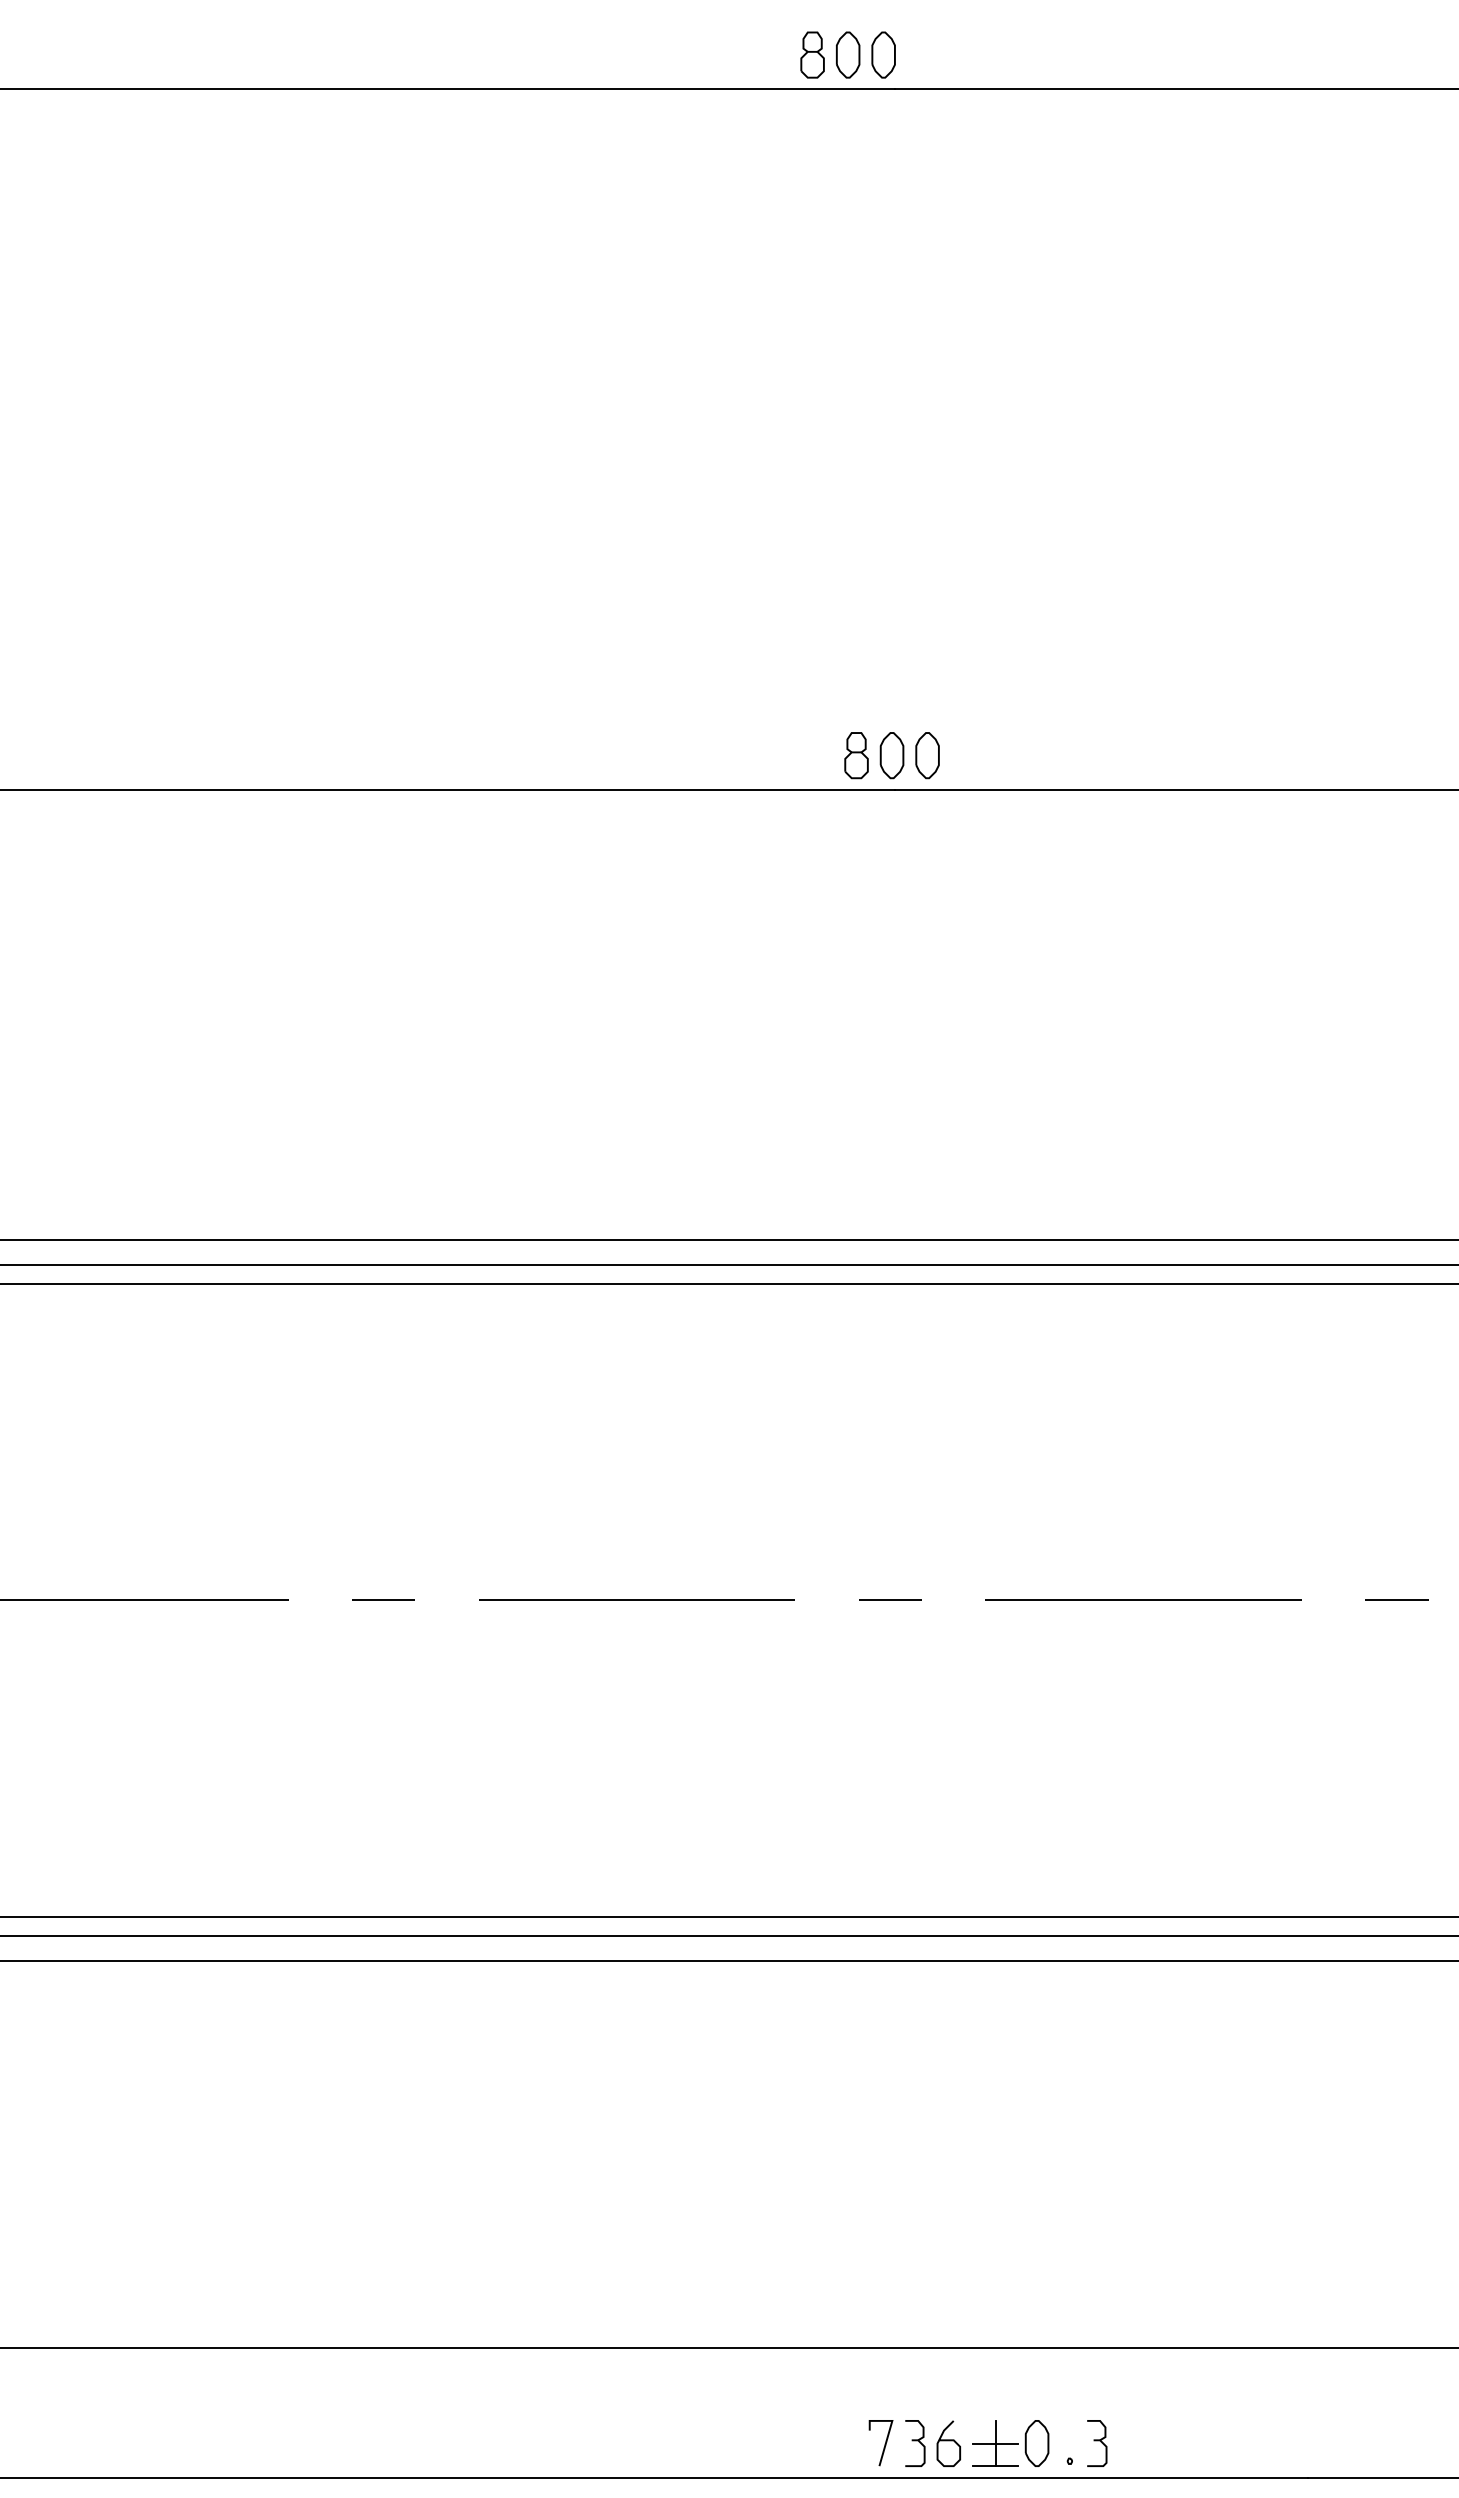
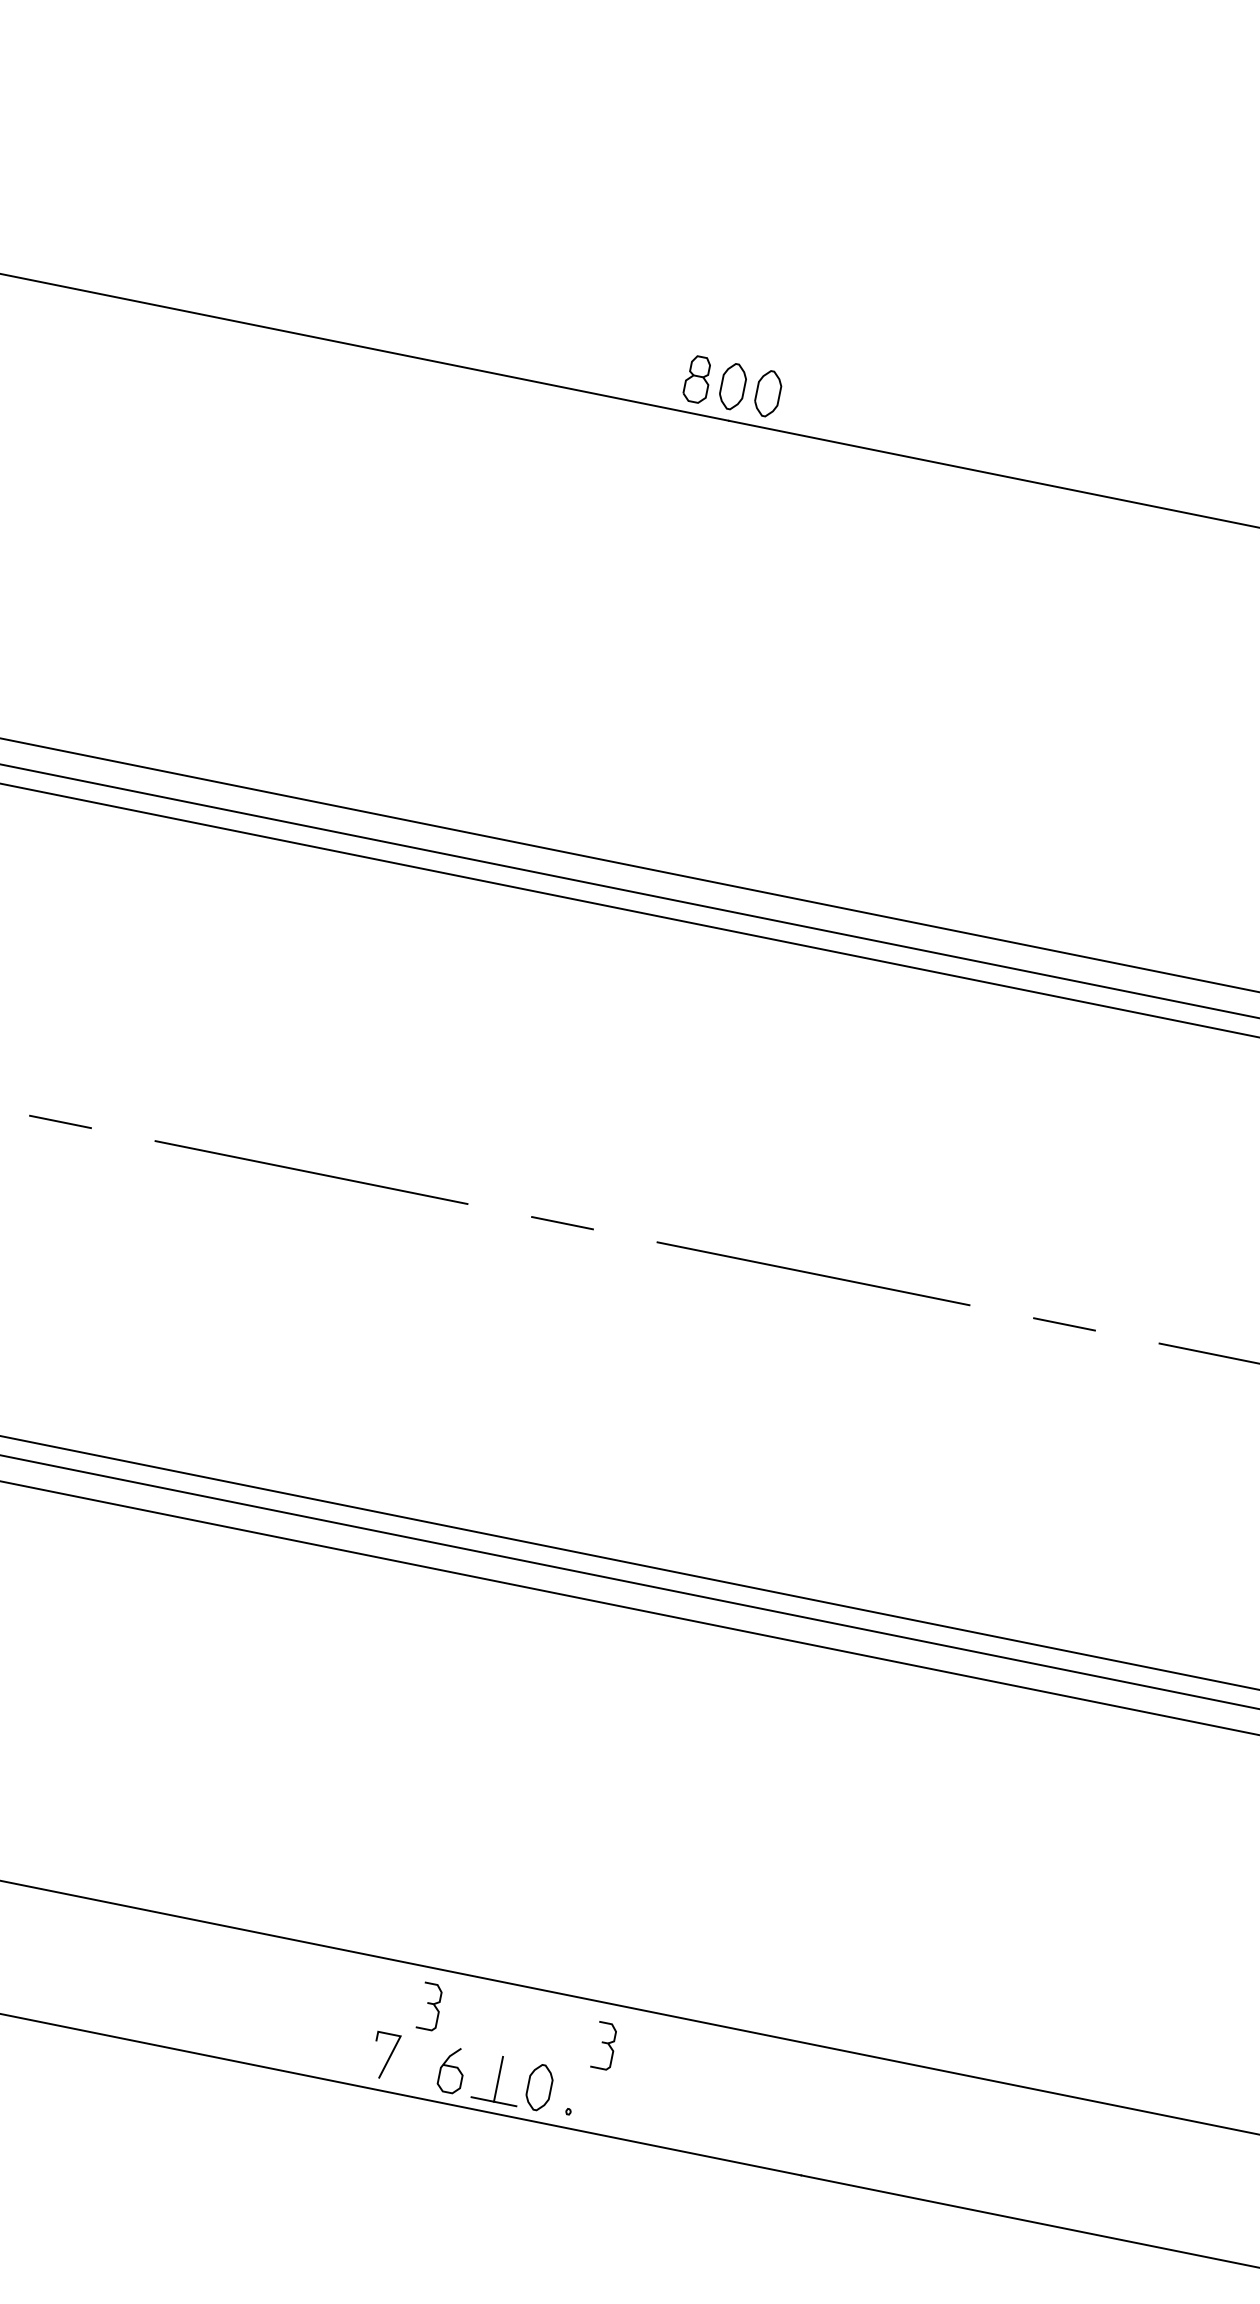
part: (915, 2443) -> (430, 2006), moved
line: (995, 2443) -> (498, 2079), removed
part: (1097, 2443) -> (604, 2046), moved

